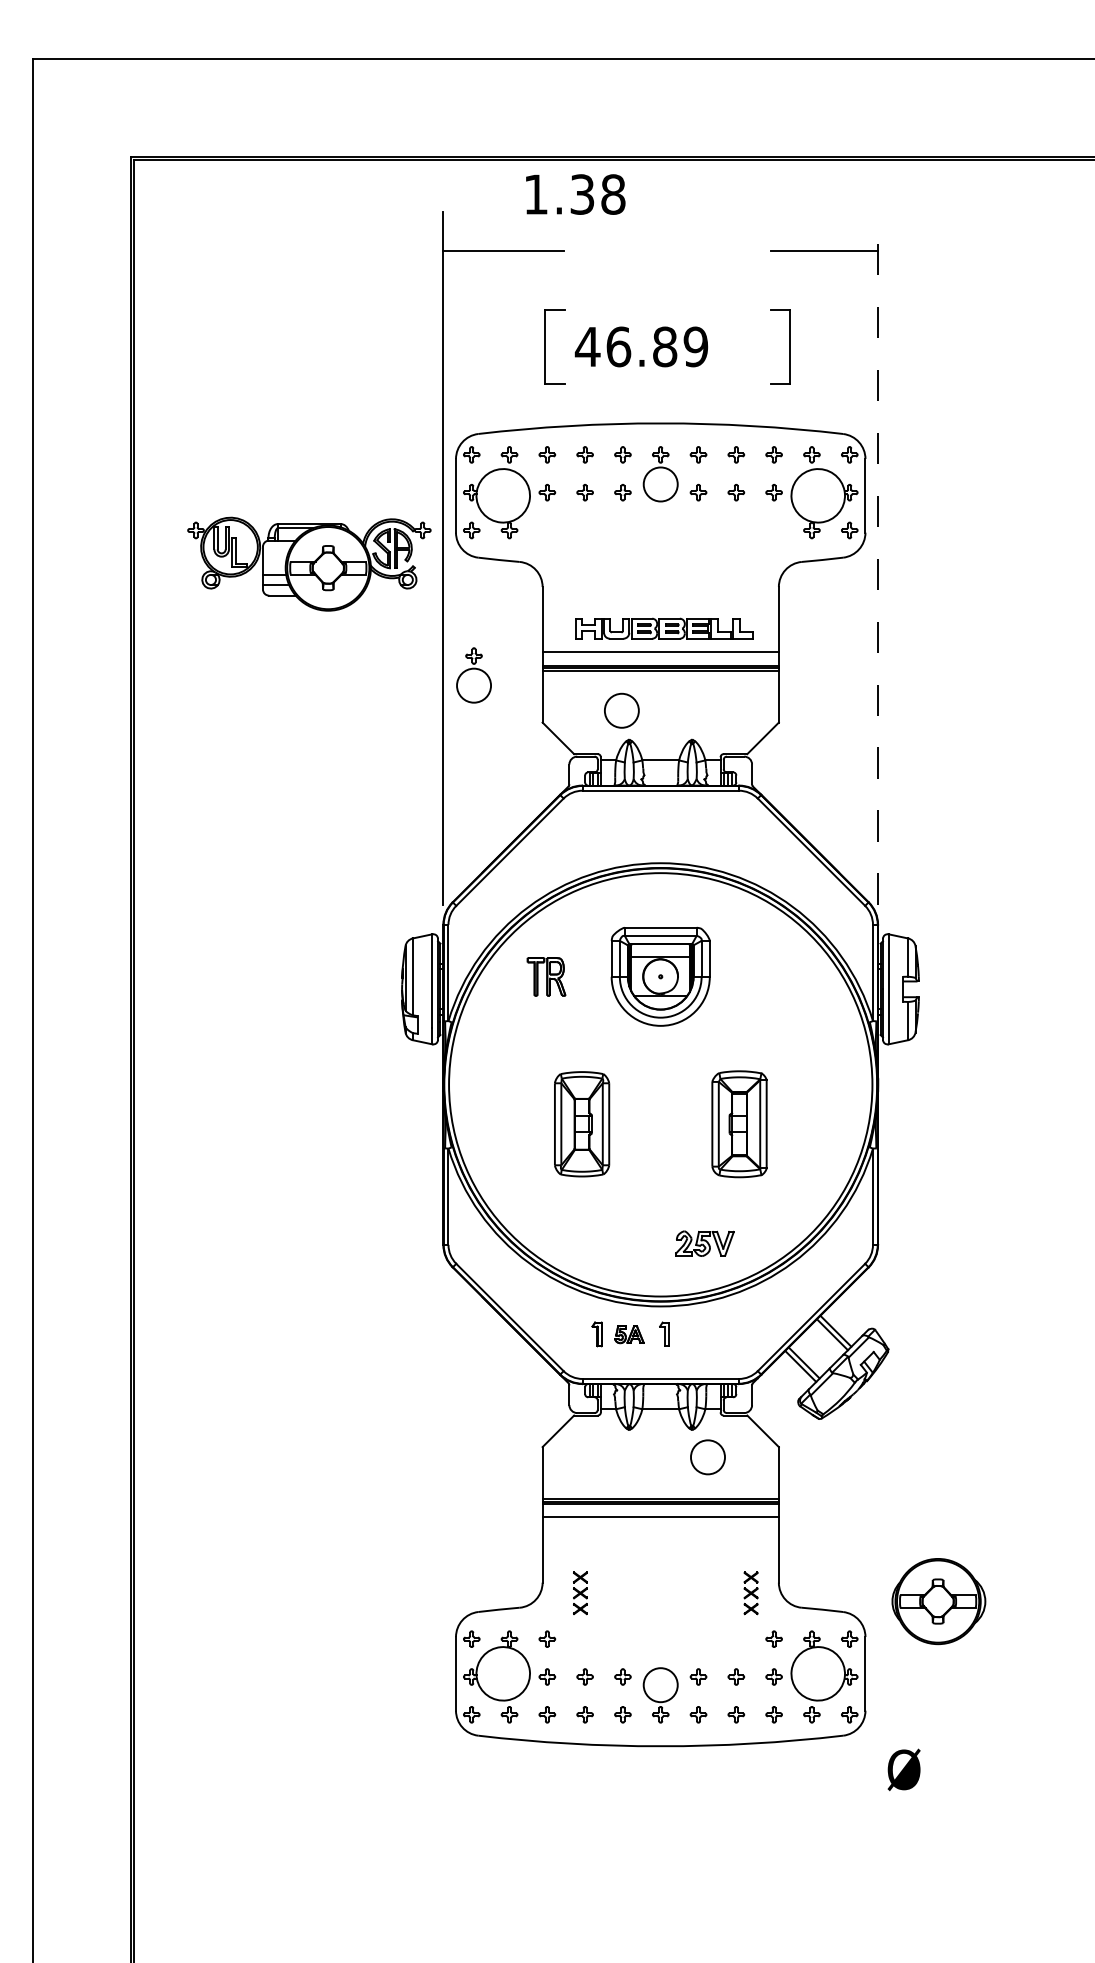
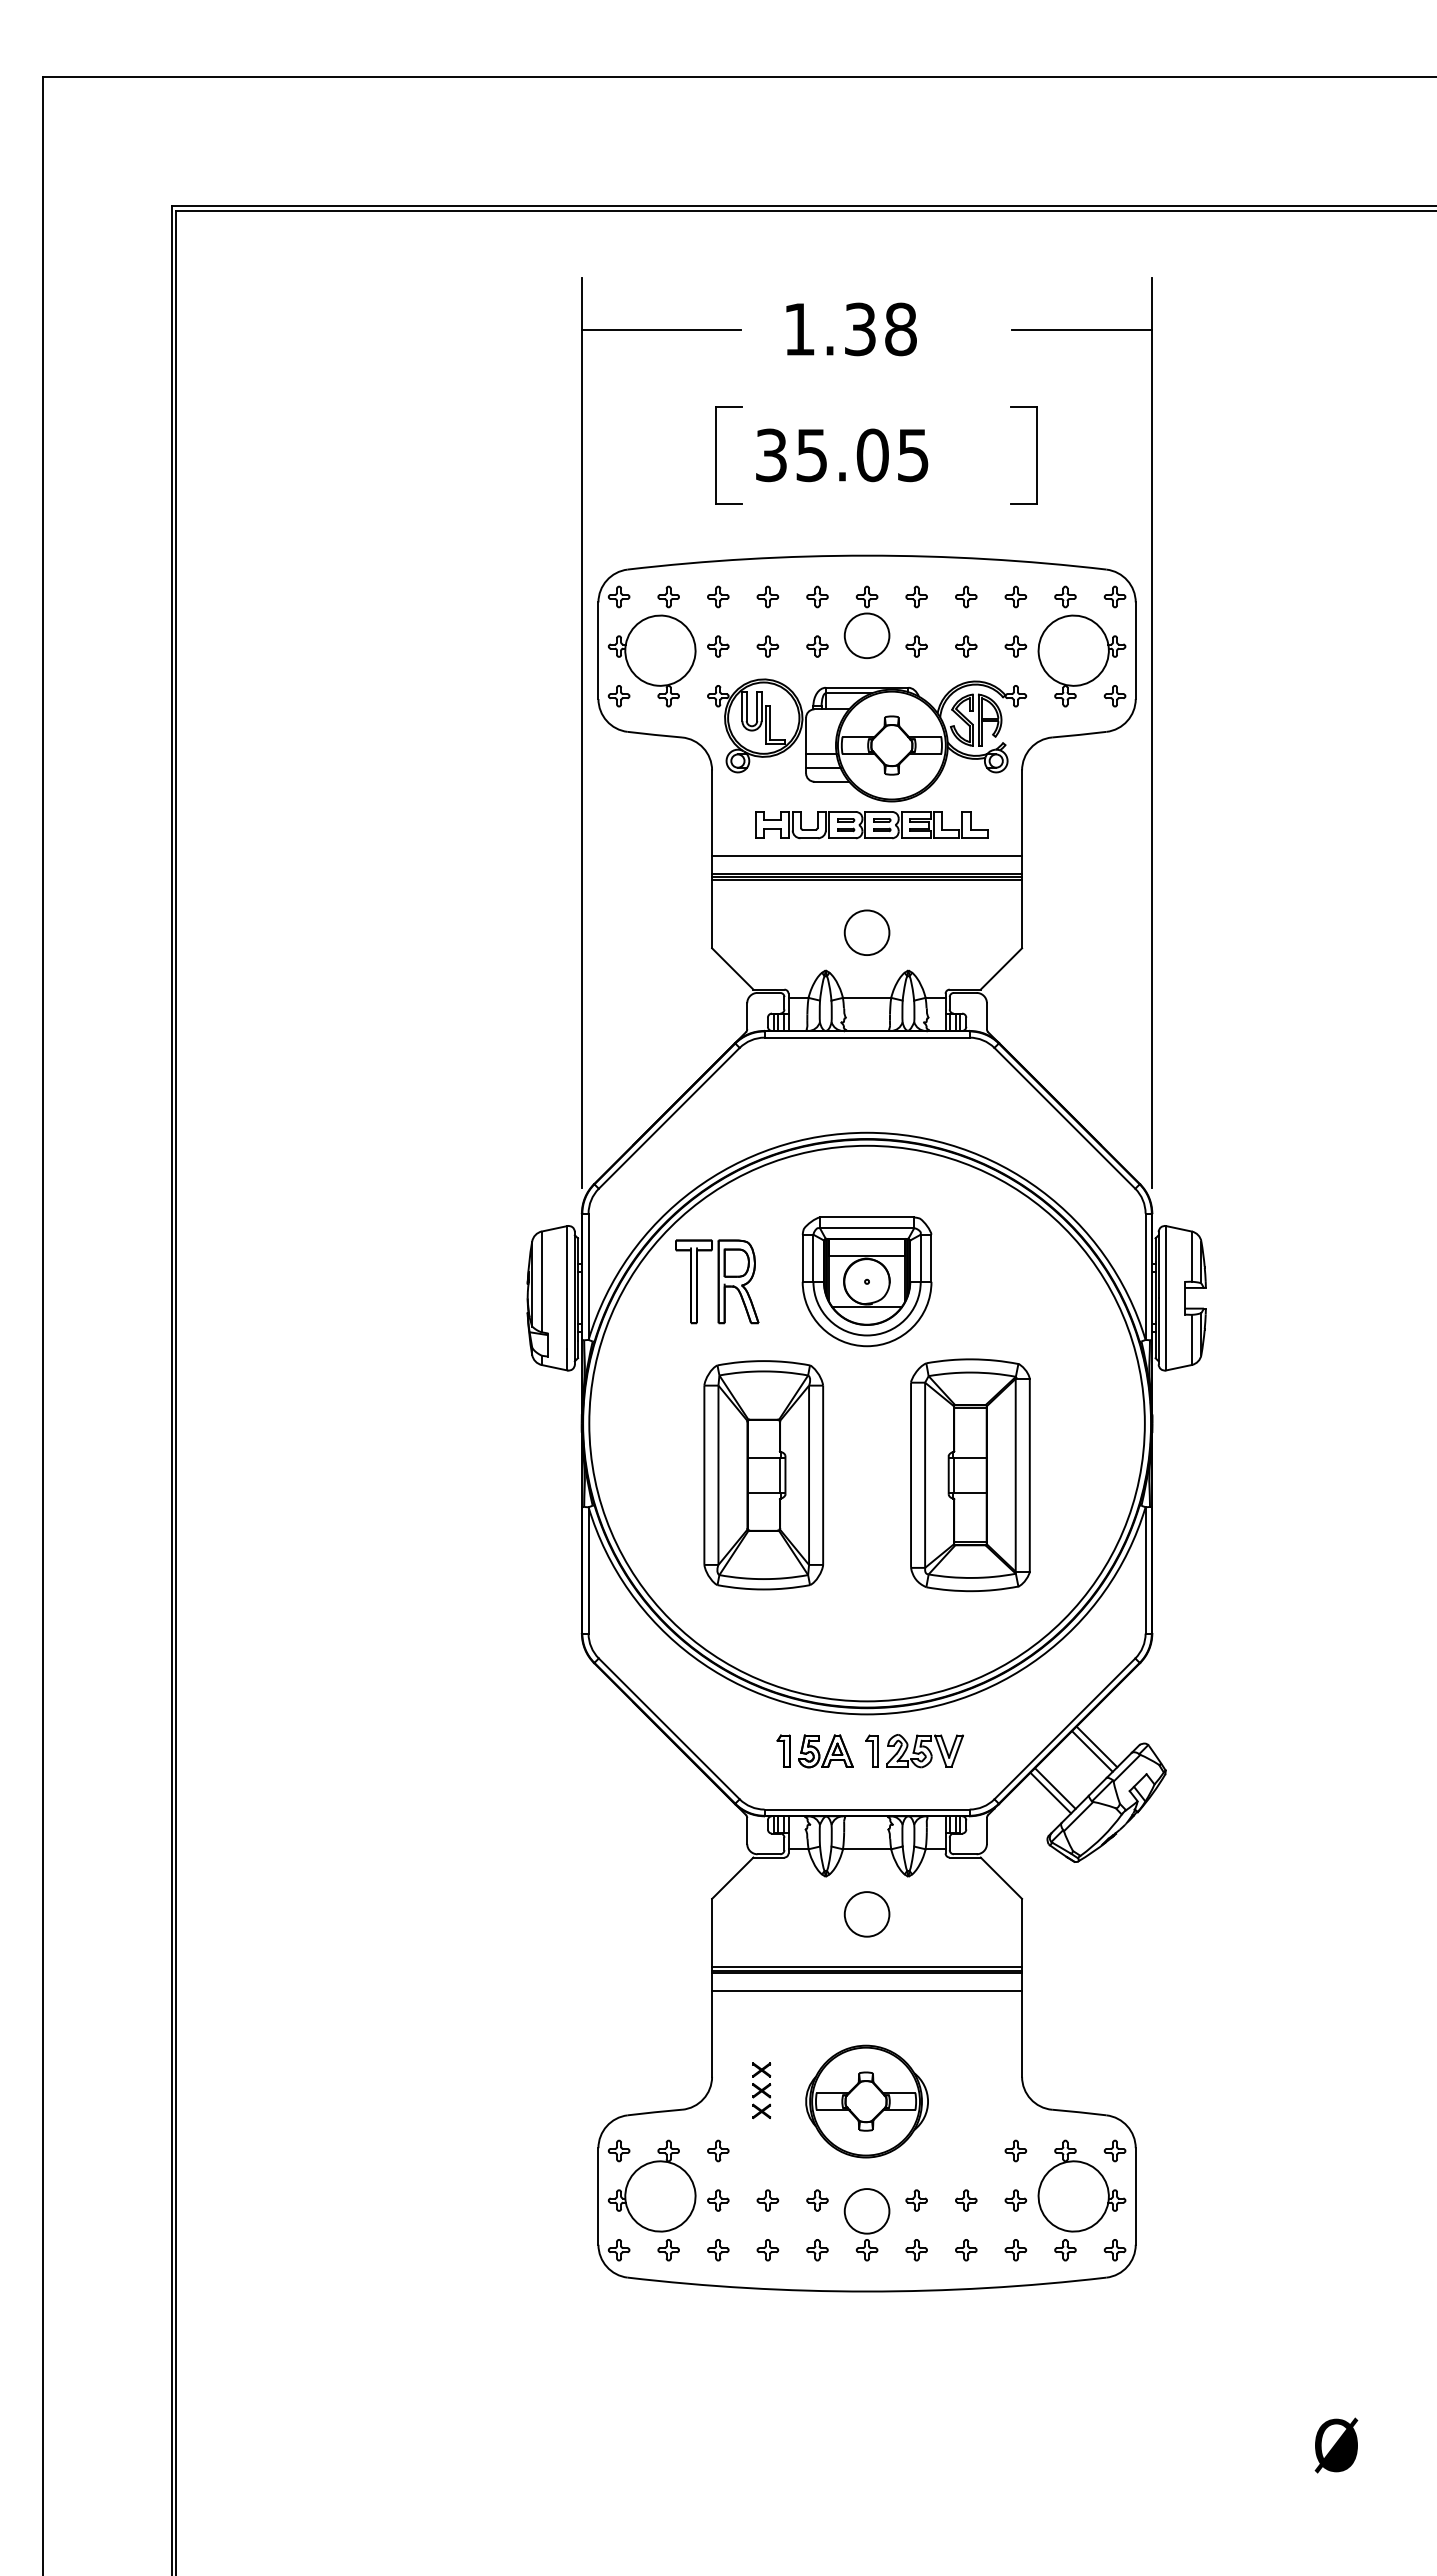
text: (575, 194) -> (851, 329), moved
text: (641, 347) -> (841, 455), 46.89 -> 35.05
line: (878, 558) -> (1152, 732), dashed -> solid
part: (309, 564) -> (867, 740), moved
part: (473, 674) -> (621, 885), removed
circle: (621, 710) -> (866, 932), moved
part: (546, 976) -> (717, 1281), size x1.67
part: (581, 1124) -> (763, 1475), size x1.67
part: (739, 1124) -> (970, 1475), size x1.67
part: (704, 1244) -> (924, 1751), moved
part: (629, 1334) -> (825, 1751), size x1.43
circle: (707, 1457) -> (866, 1914), moved
part: (750, 1593) -> (985, 2090), removed
part: (938, 1601) -> (866, 2101), moved
text: (904, 1769) -> (1336, 2445), moved

